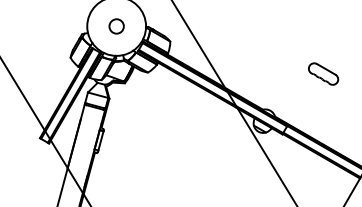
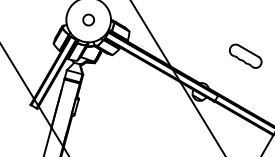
part: (323, 73) -> (245, 55), size x1.43

